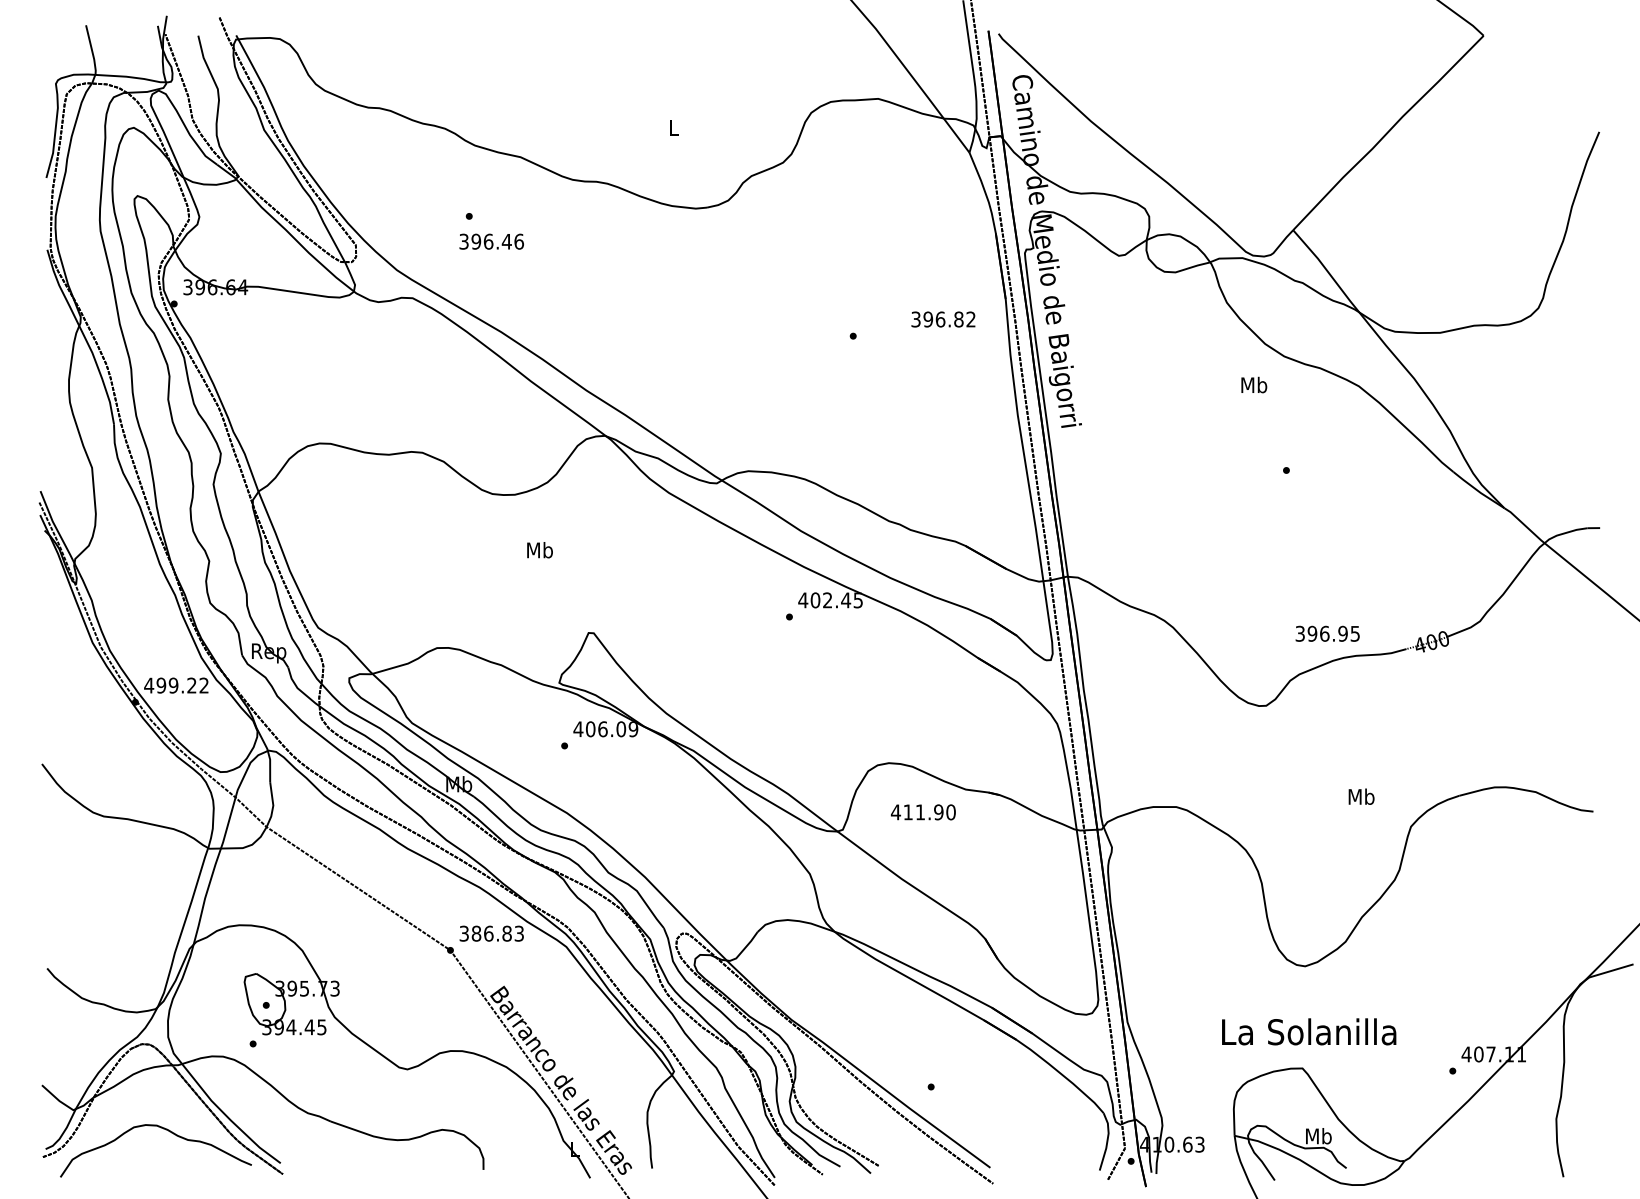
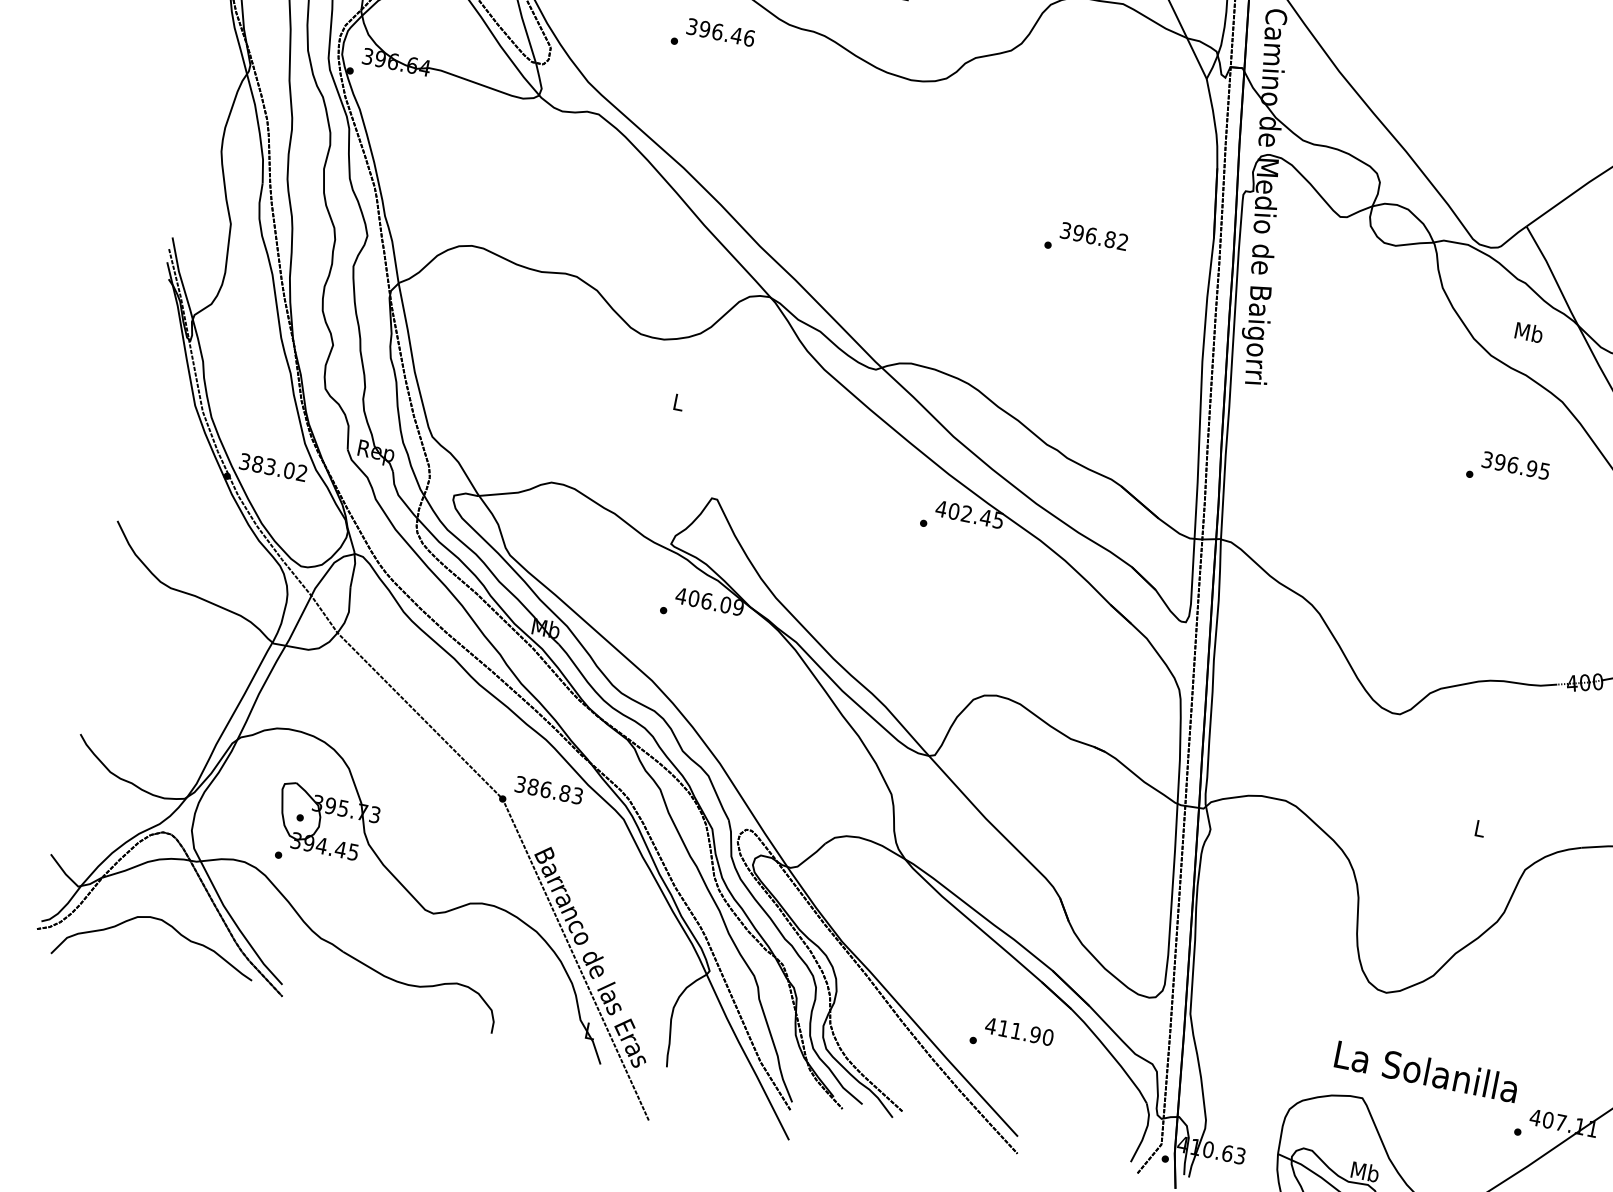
text: (491, 241) -> (720, 32), moved
text: (943, 319) -> (1094, 236), moved
text: (1254, 384) -> (1529, 332), moved
text: (539, 550) -> (678, 402), Mb -> L
text: (1327, 633) -> (1515, 465), moved
text: (170, 685) -> (267, 466), 499.22 -> 383.02
text: (1361, 796) -> (1480, 828), Mb -> L
text: (923, 812) -> (1019, 1031), moved
text: (1309, 1031) -> (1427, 1071), moved

